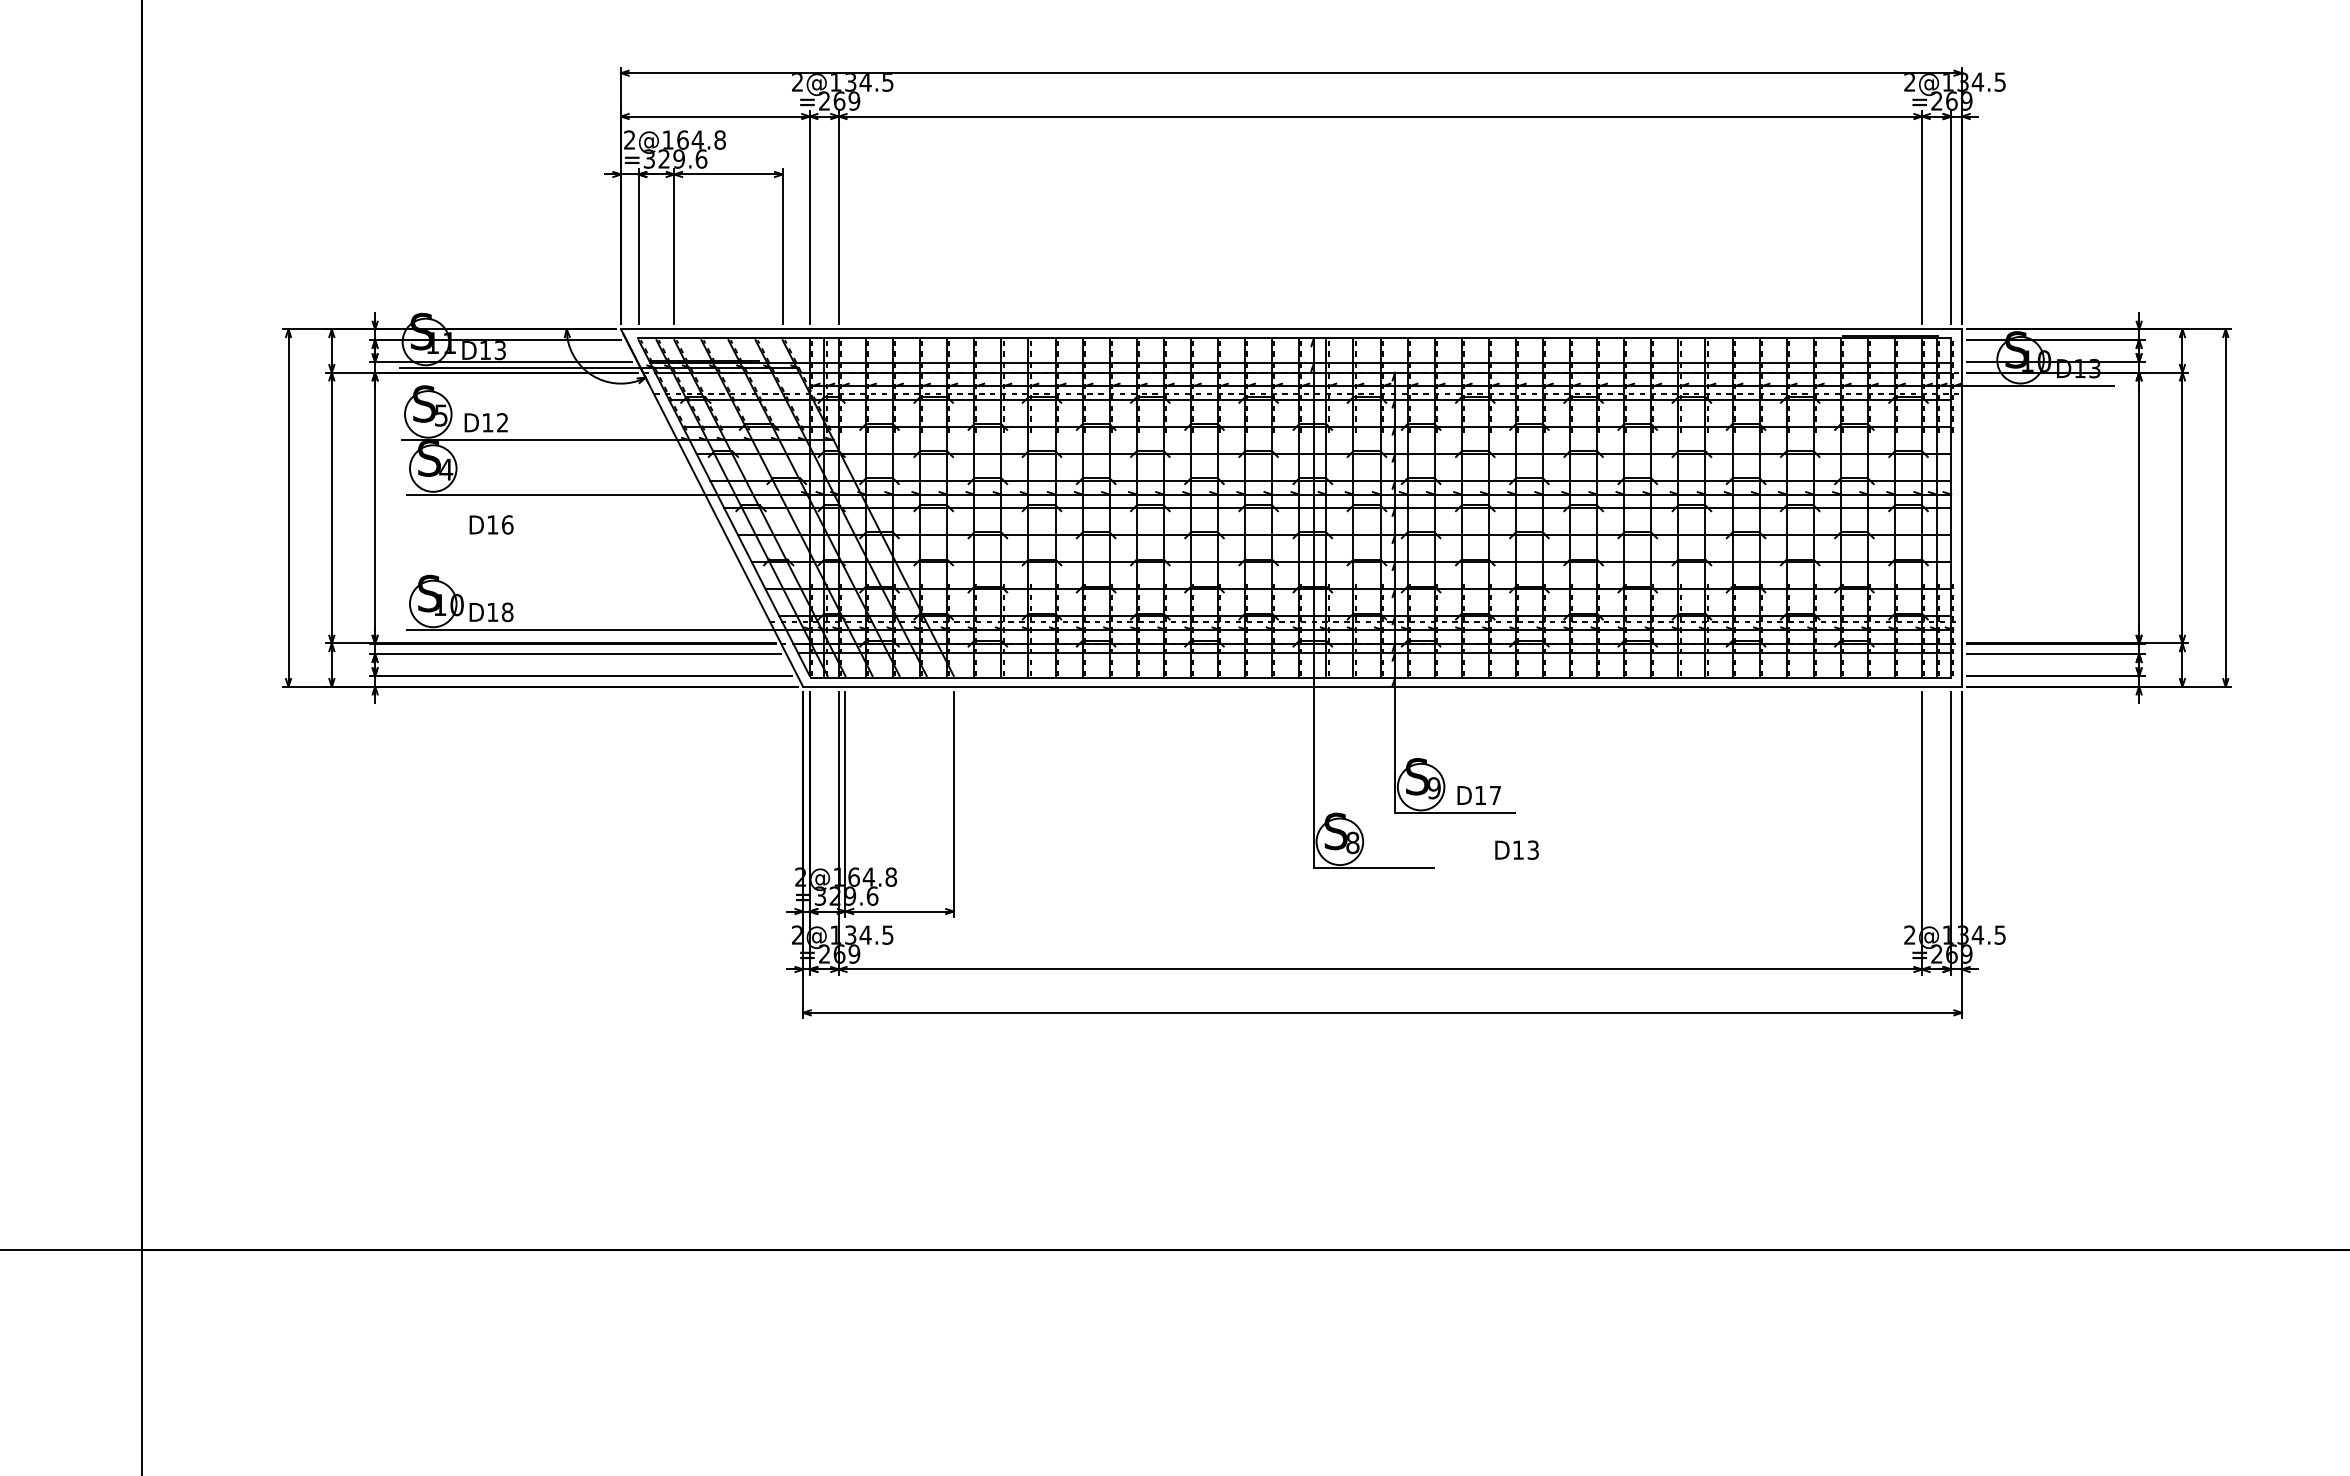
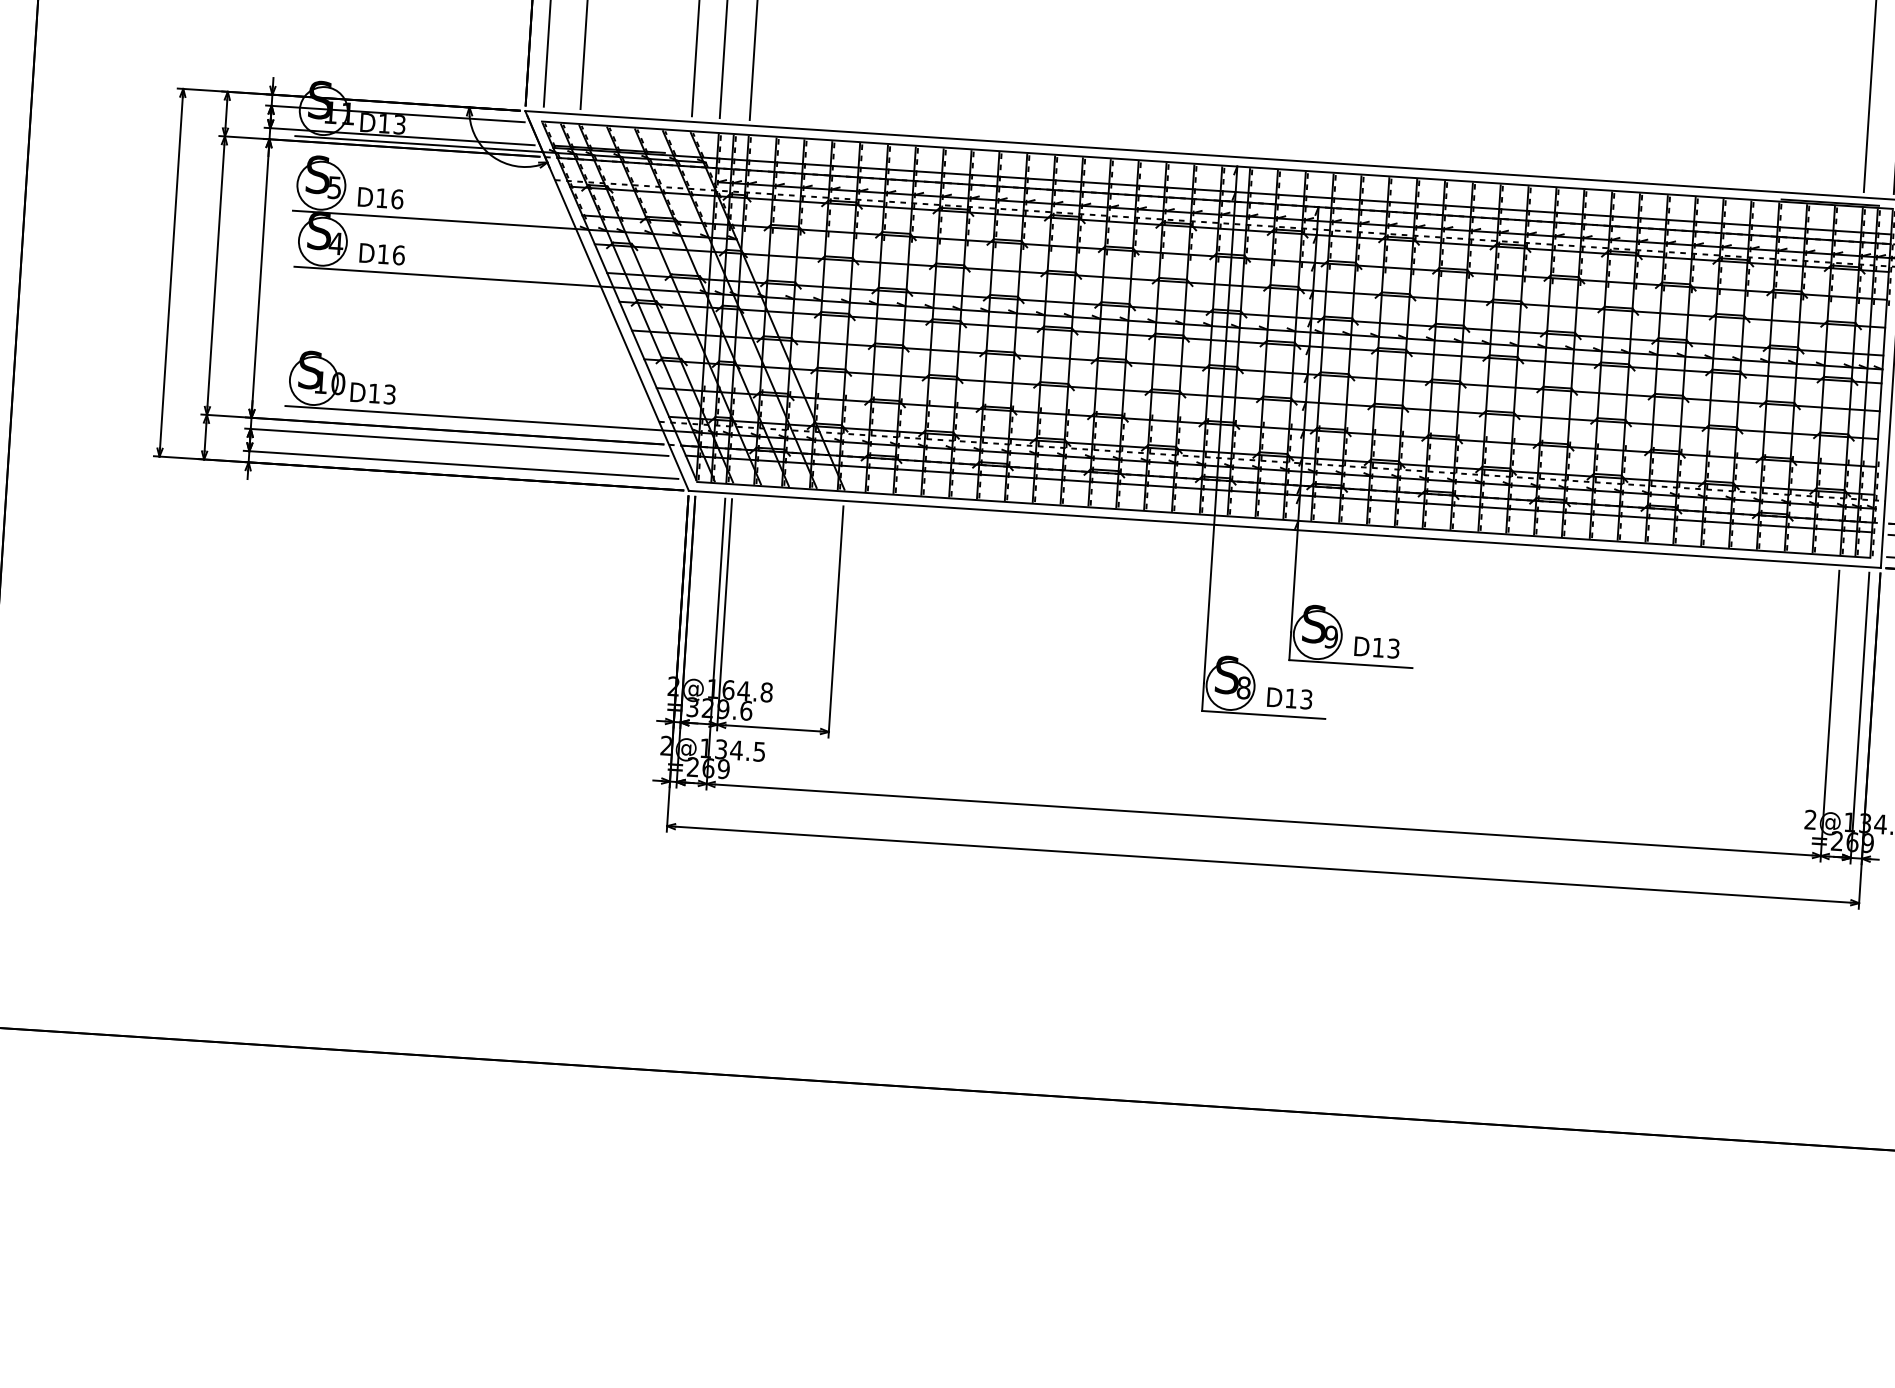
text: (502, 422) -> (397, 198), D12 -> D16
text: (491, 524) -> (382, 253), moved
text: (507, 612) -> (389, 394), D18 -> D13
text: (1495, 795) -> (1393, 648), D17 -> D13
text: (1516, 849) -> (1289, 697), moved

